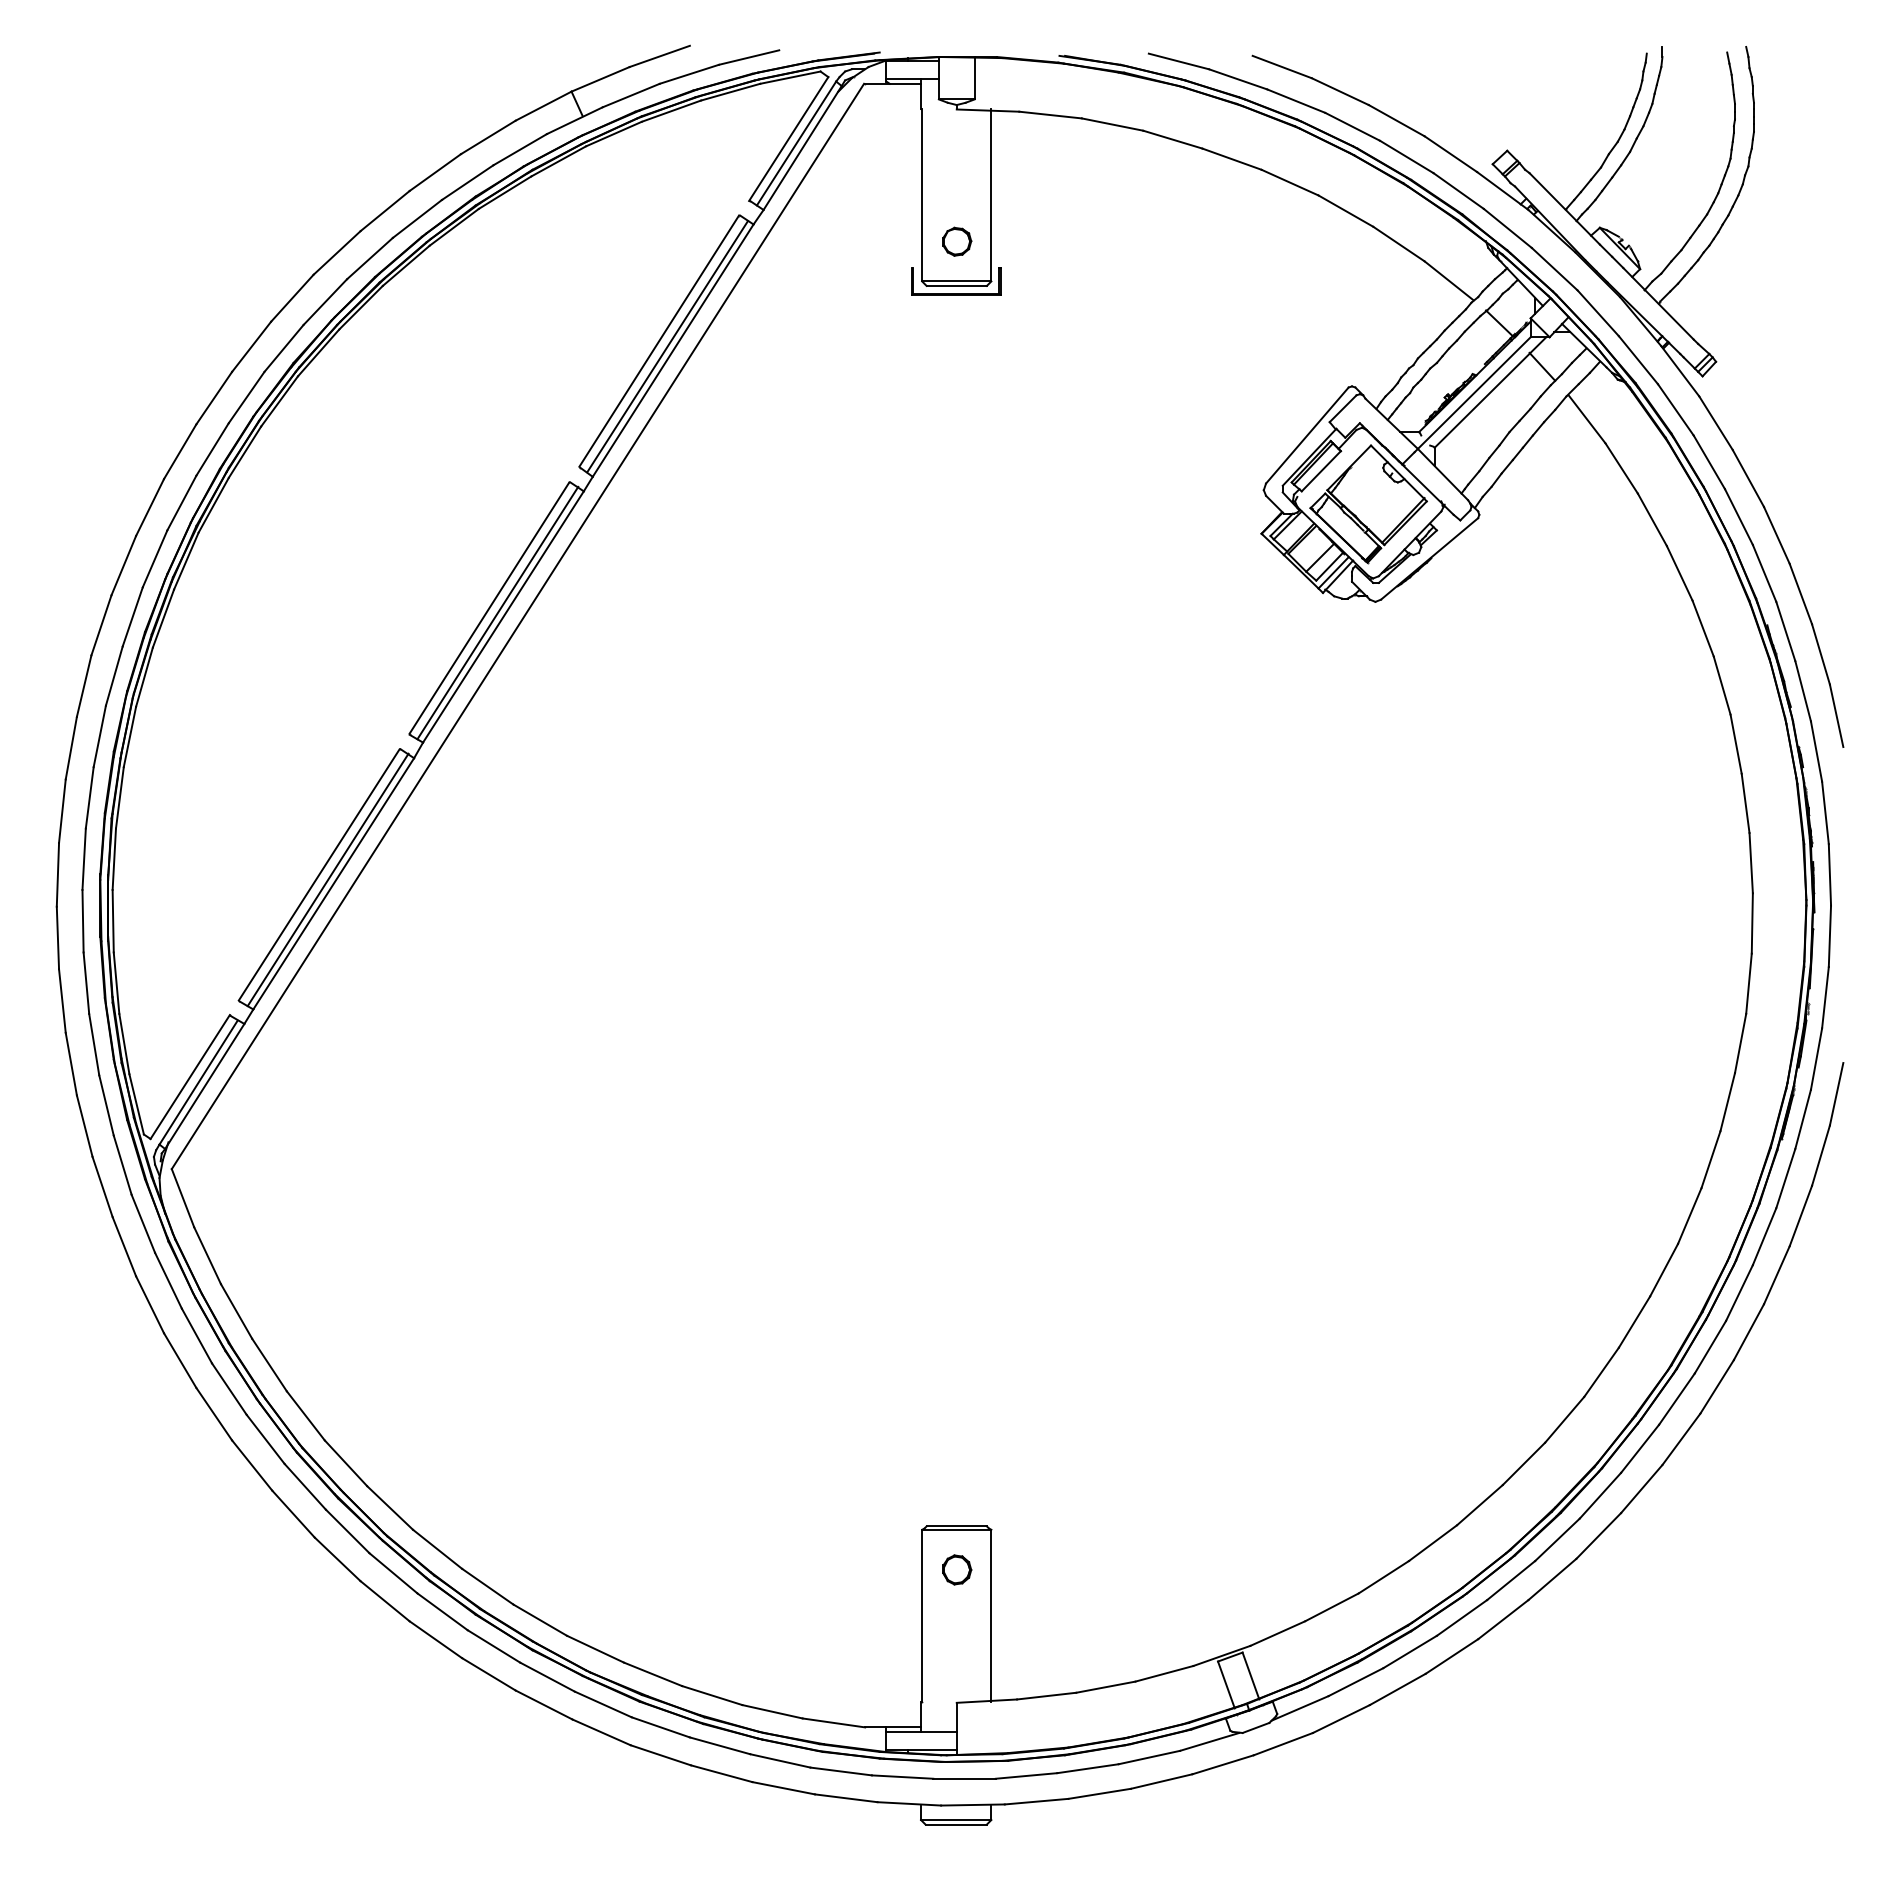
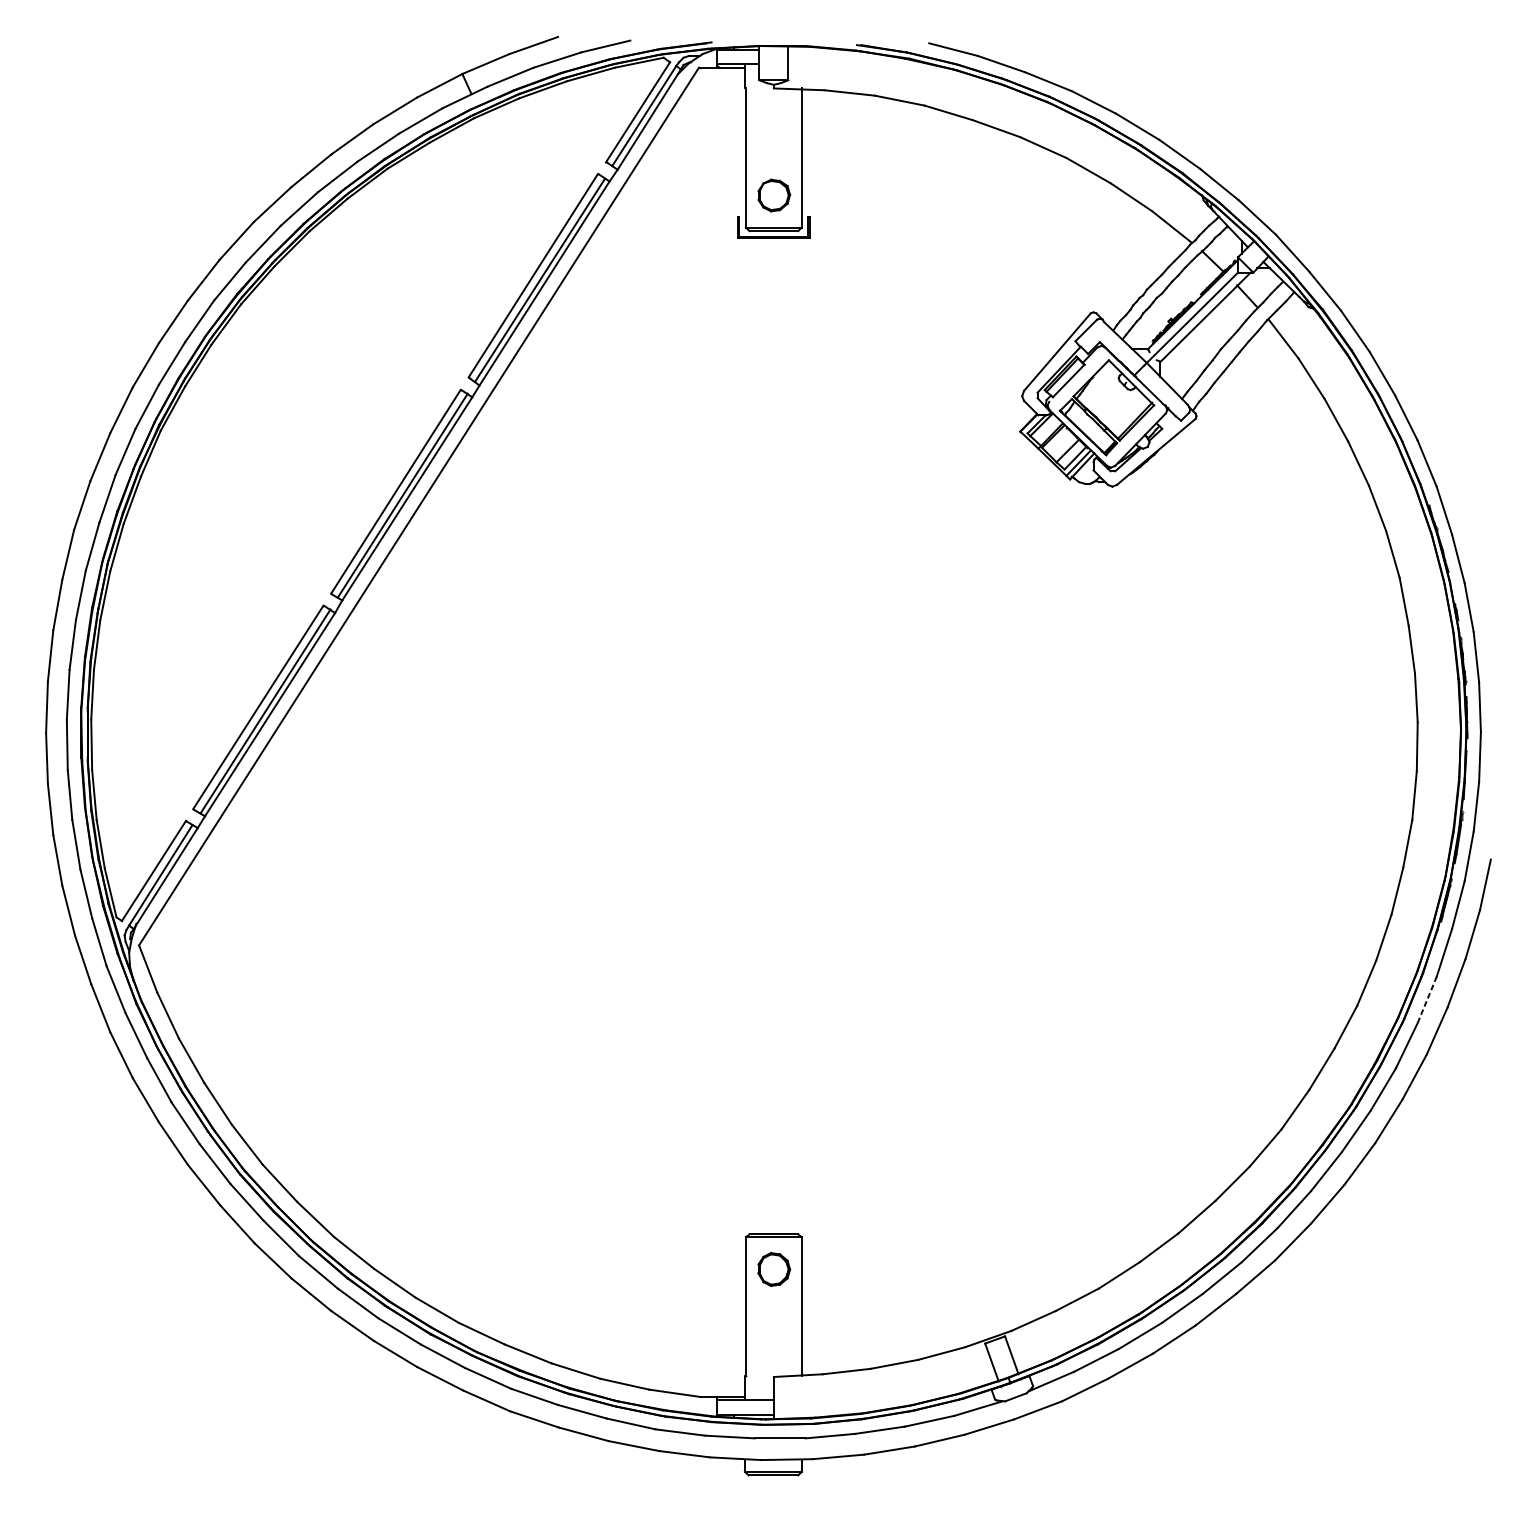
part: (957, 241) -> (774, 195), size x1.4
part: (1635, 317) -> (1322, 256), removed
line: (1764, 1236) -> (1427, 999), solid -> dashed
part: (957, 1569) -> (774, 1269), size x1.4

